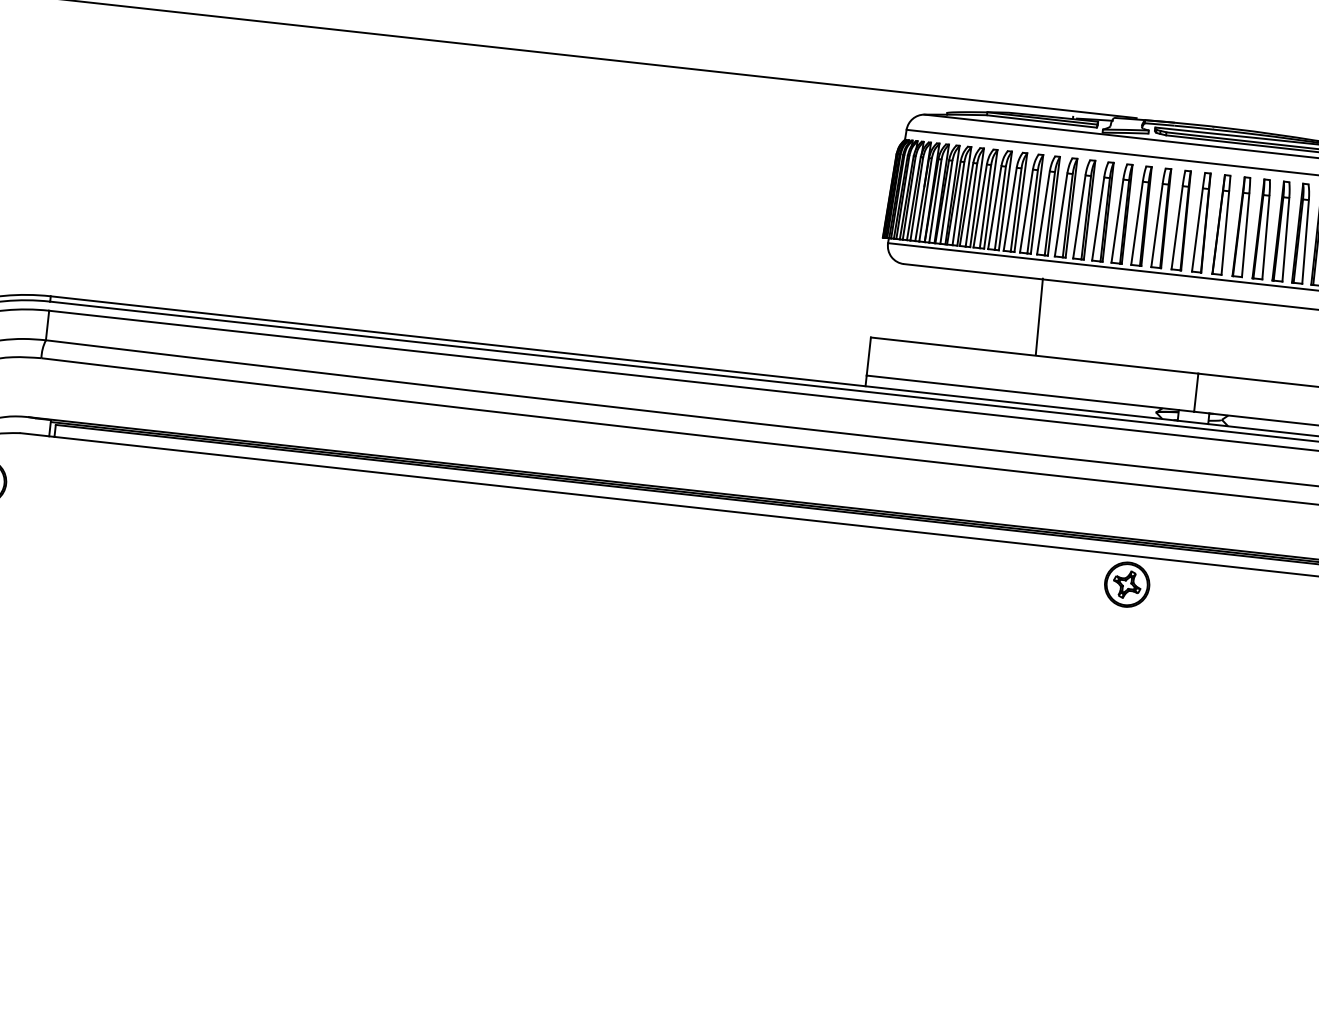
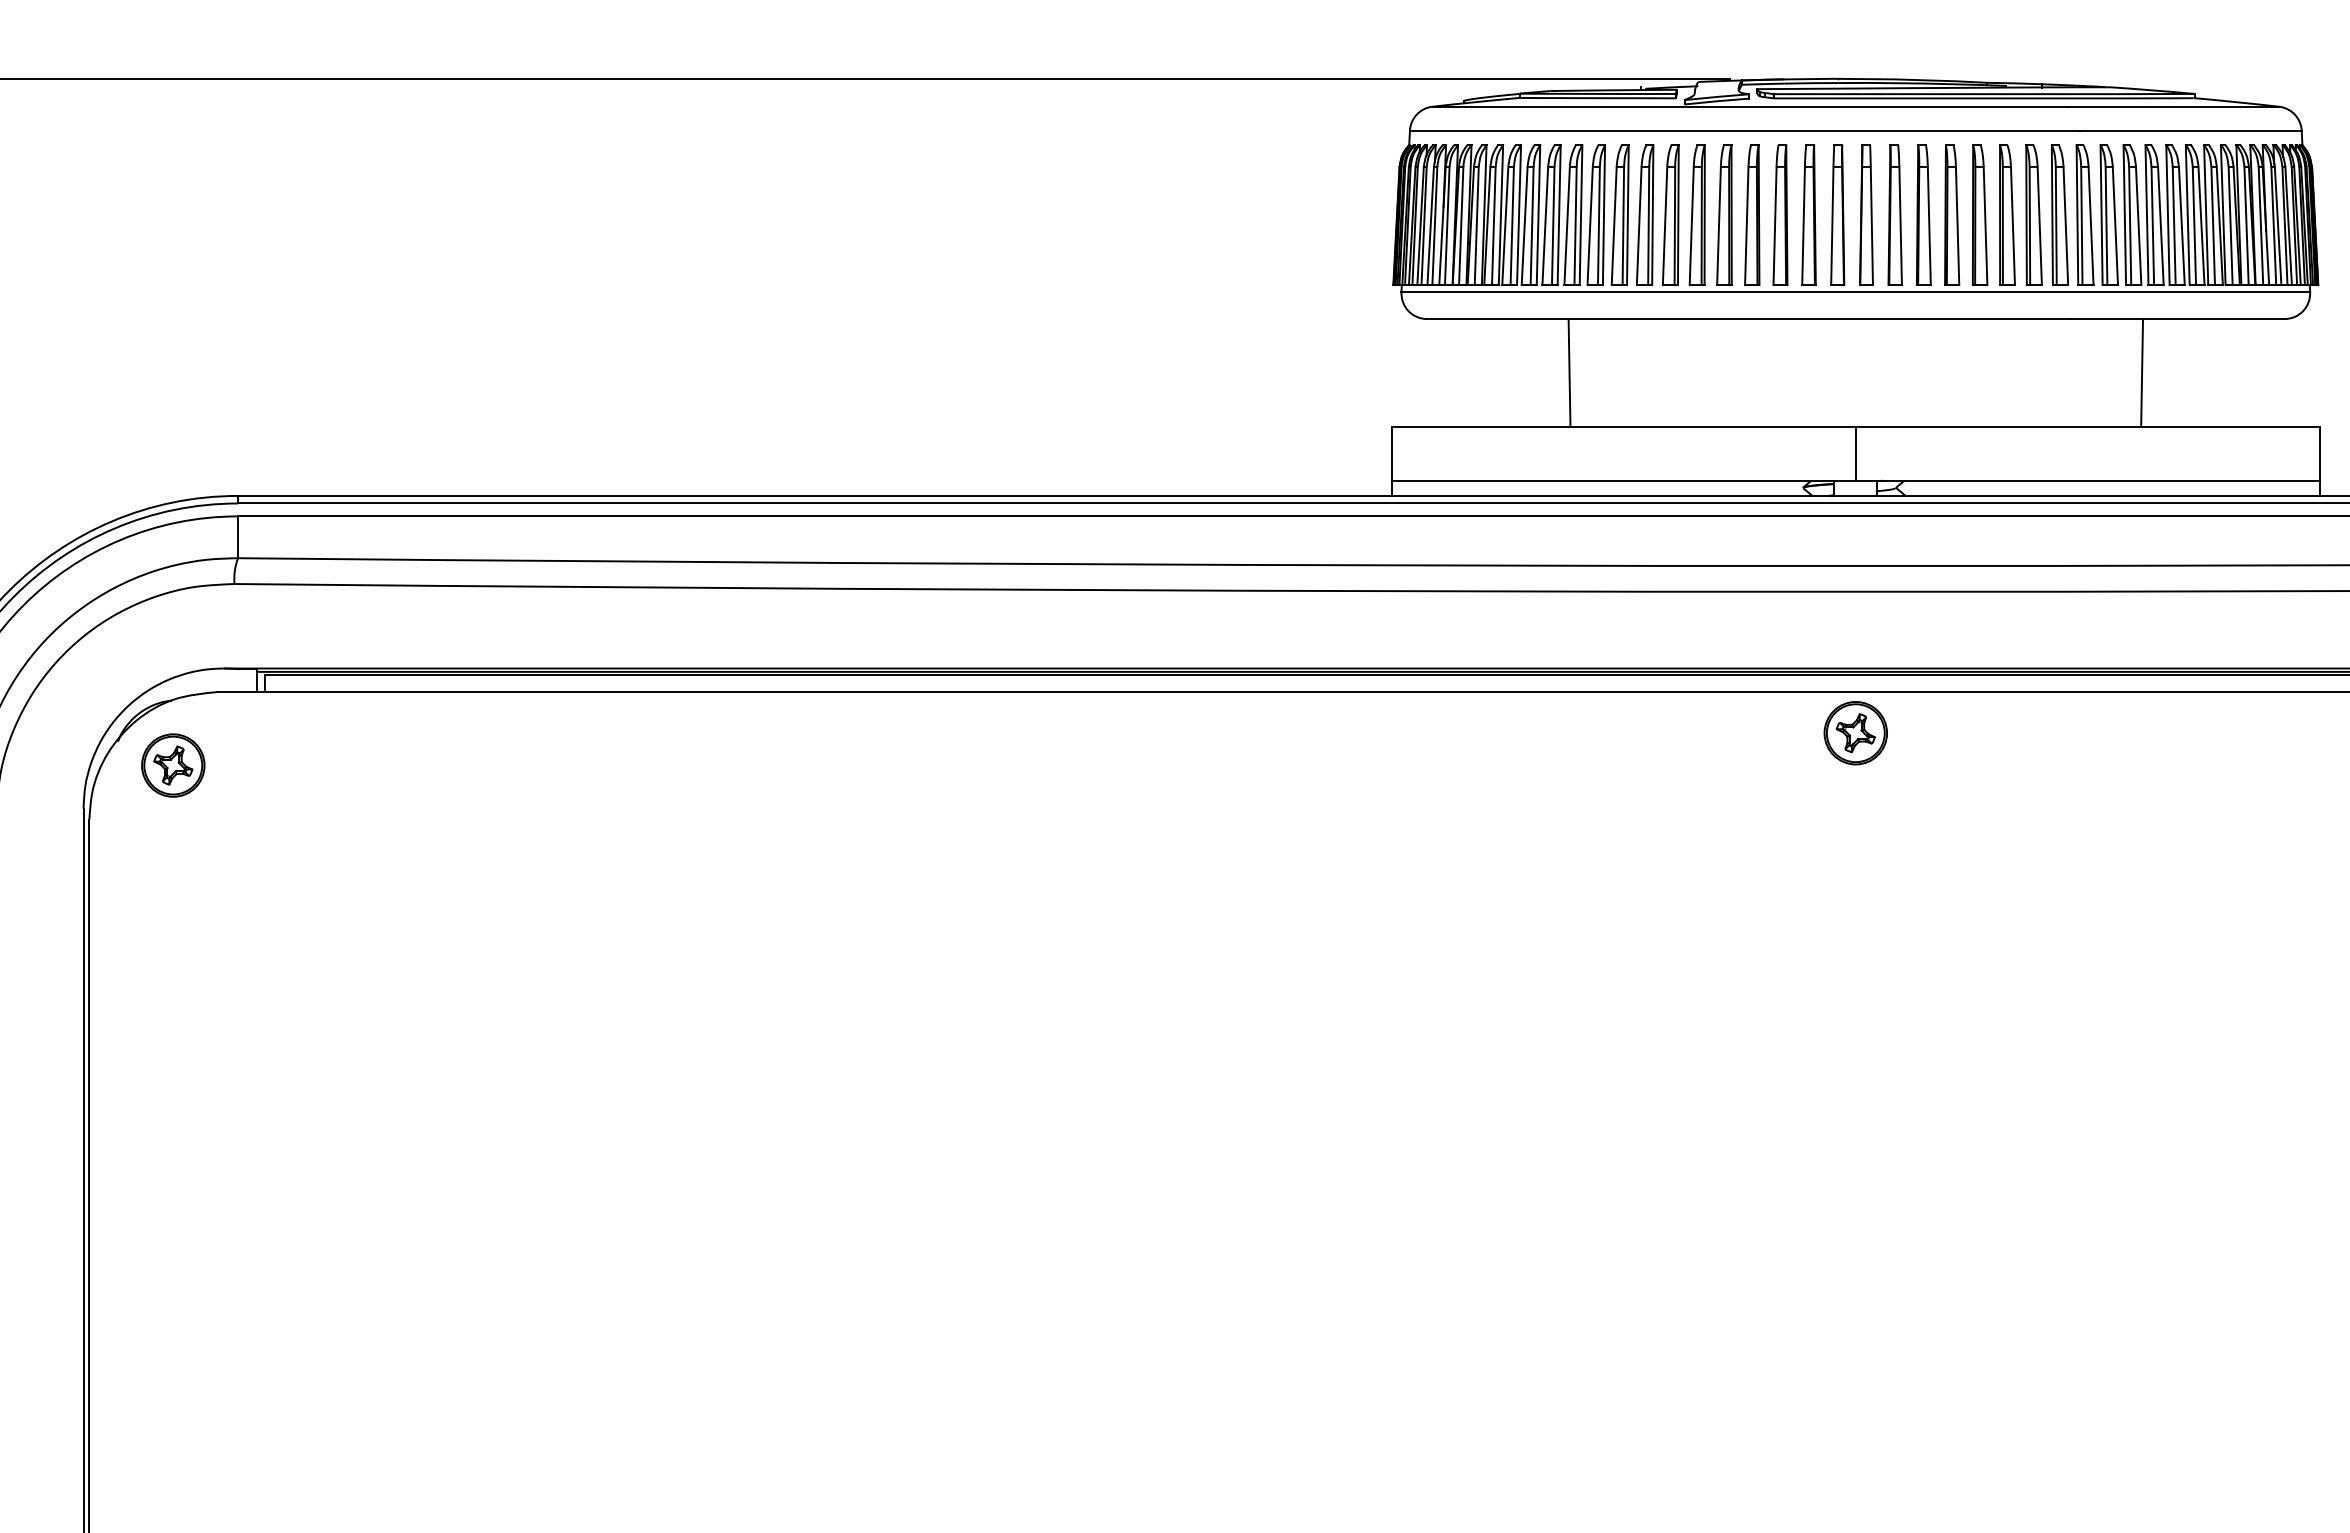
line: (1039, 316) -> (1569, 372), moved
part: (1126, 584) -> (1855, 733), moved

